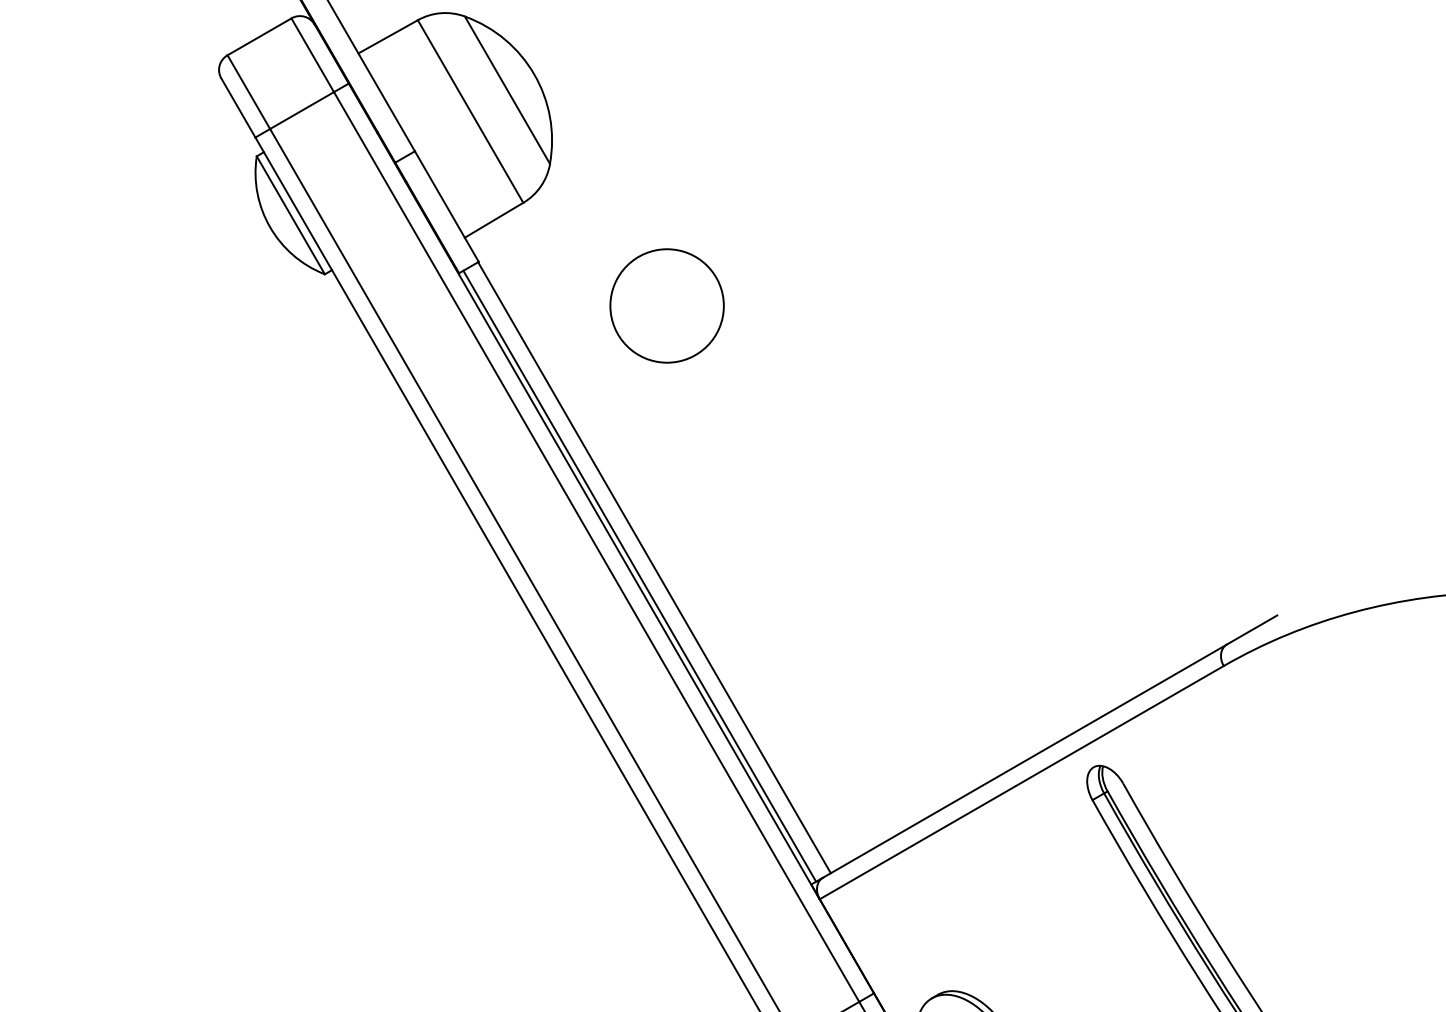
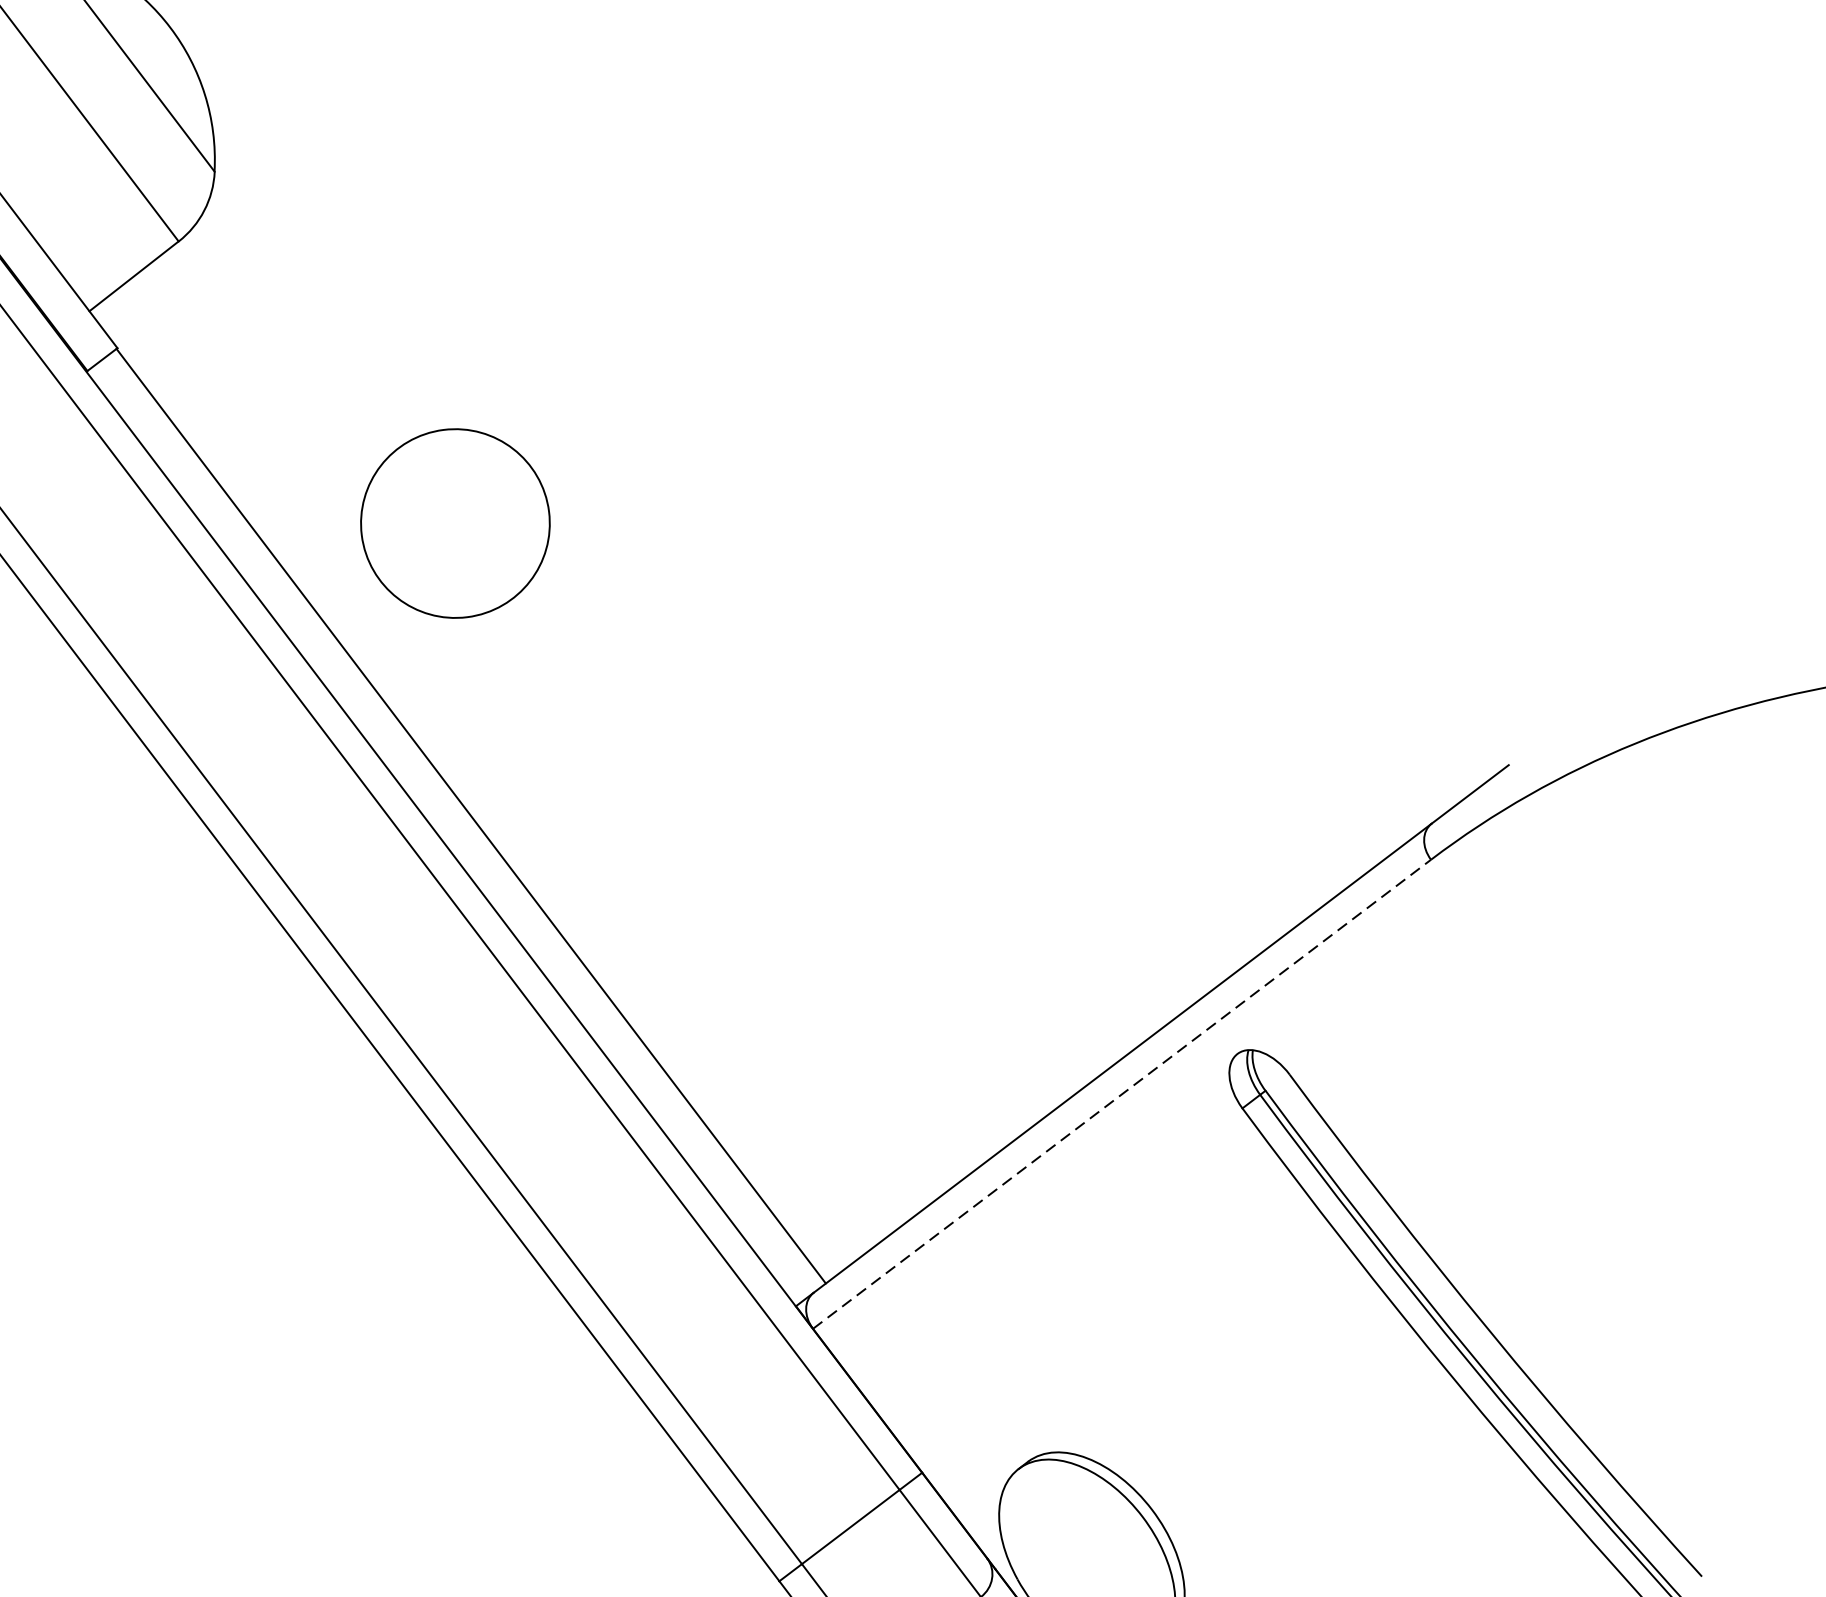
circle: (666, 305) -> (454, 522), moved
line: (639, 575) -> (448, 832), removed
line: (1022, 782) -> (1123, 1093), solid -> dashed

